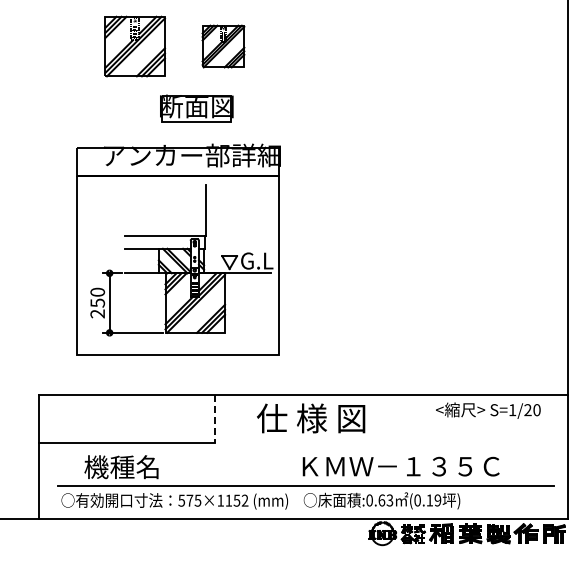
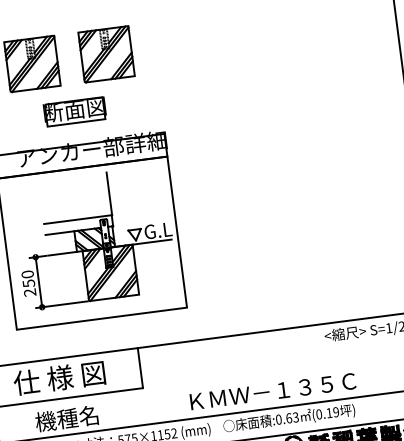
part: (223, 46) -> (106, 54), size x1.43
part: (196, 108) -> (74, 111), moved
text: (311, 418) -> (59, 378), moved
line: (215, 419) -> (140, 368), dashed -> solid
text: (400, 466) -> (272, 391), moved

